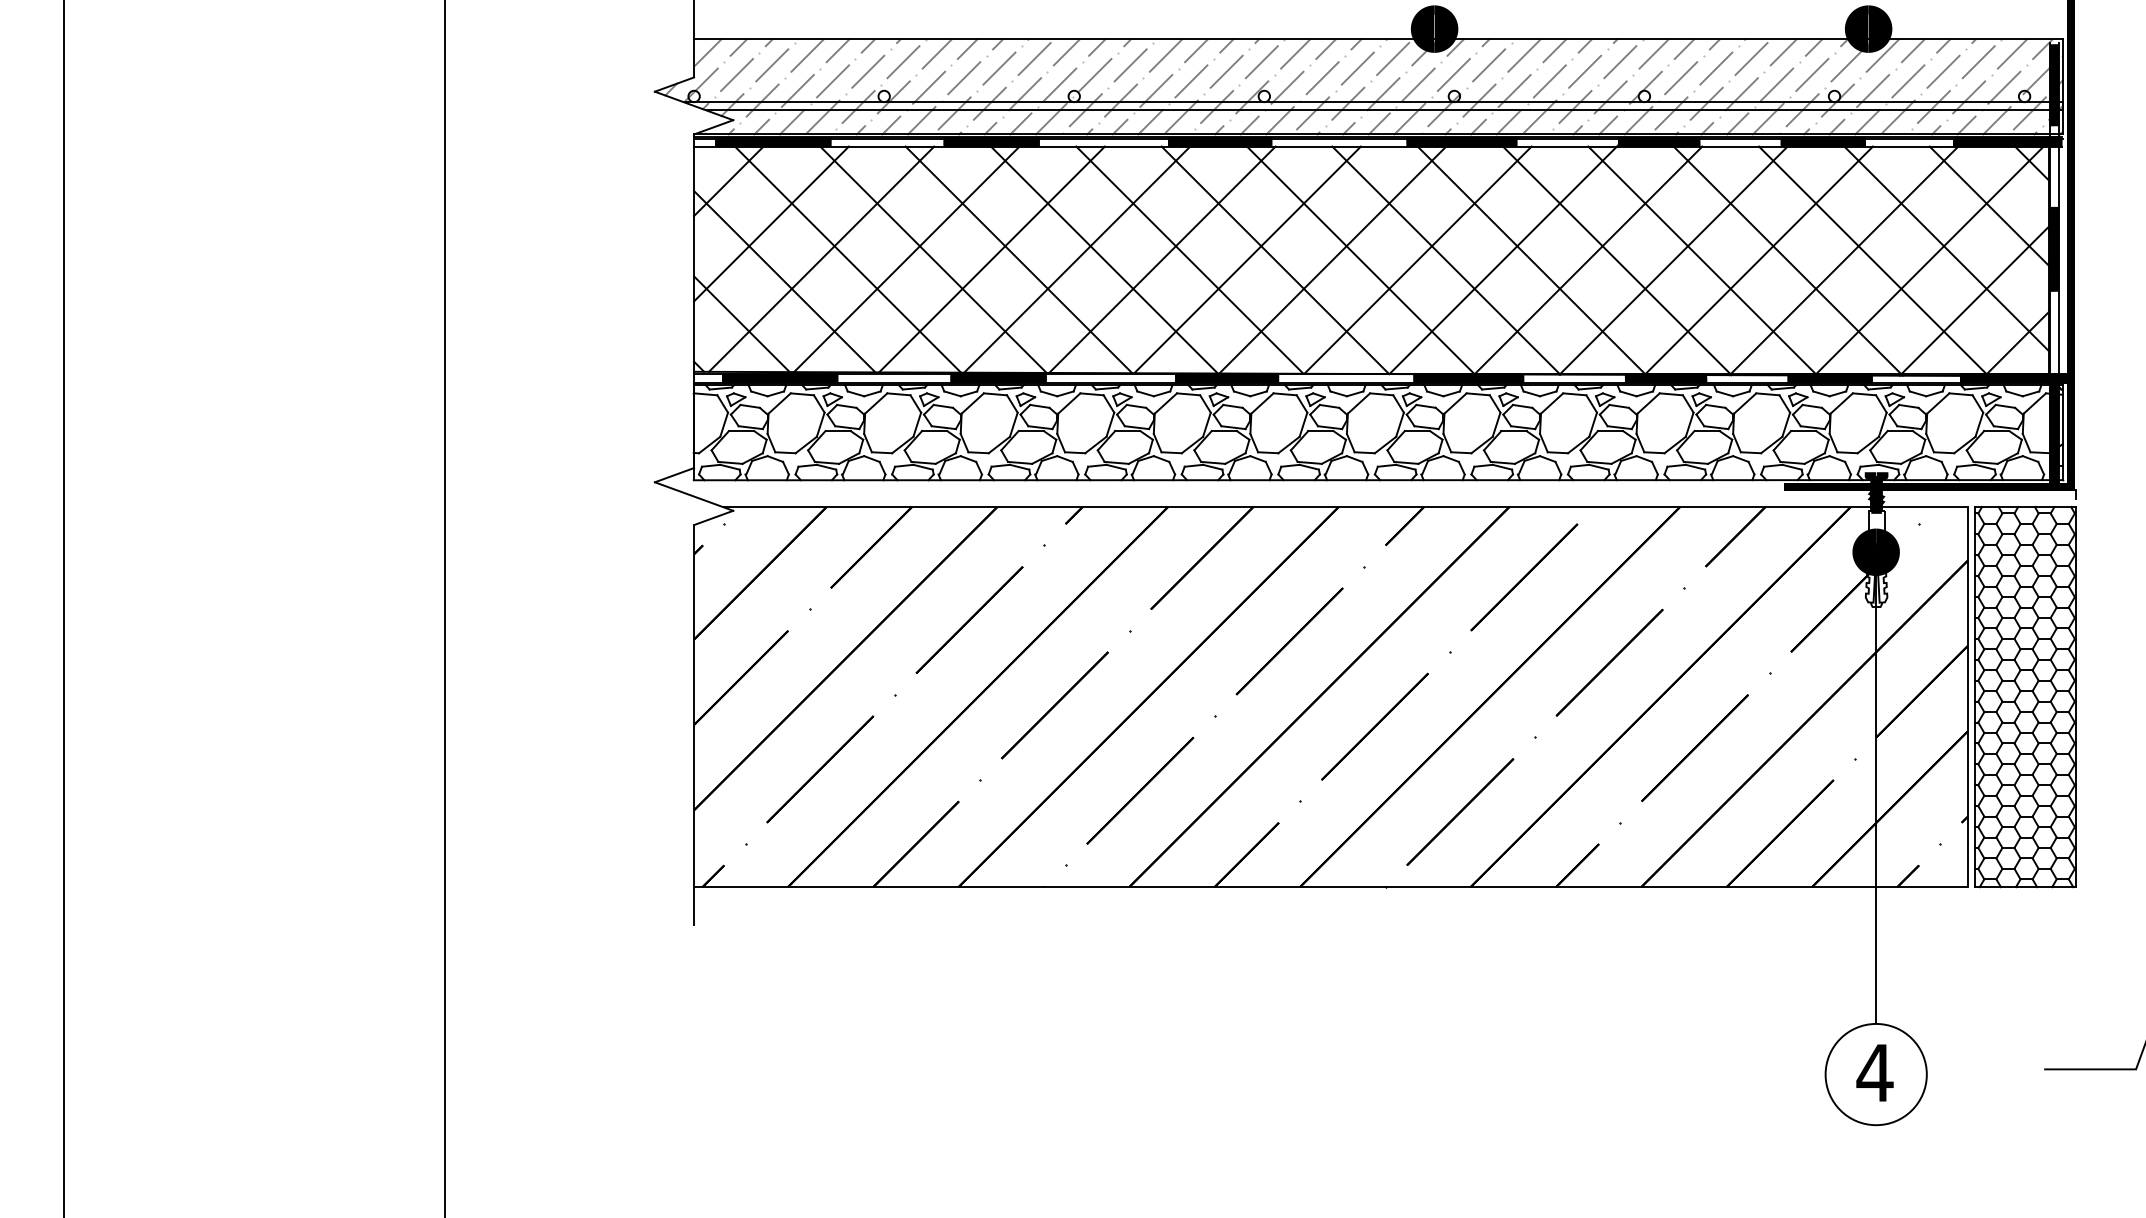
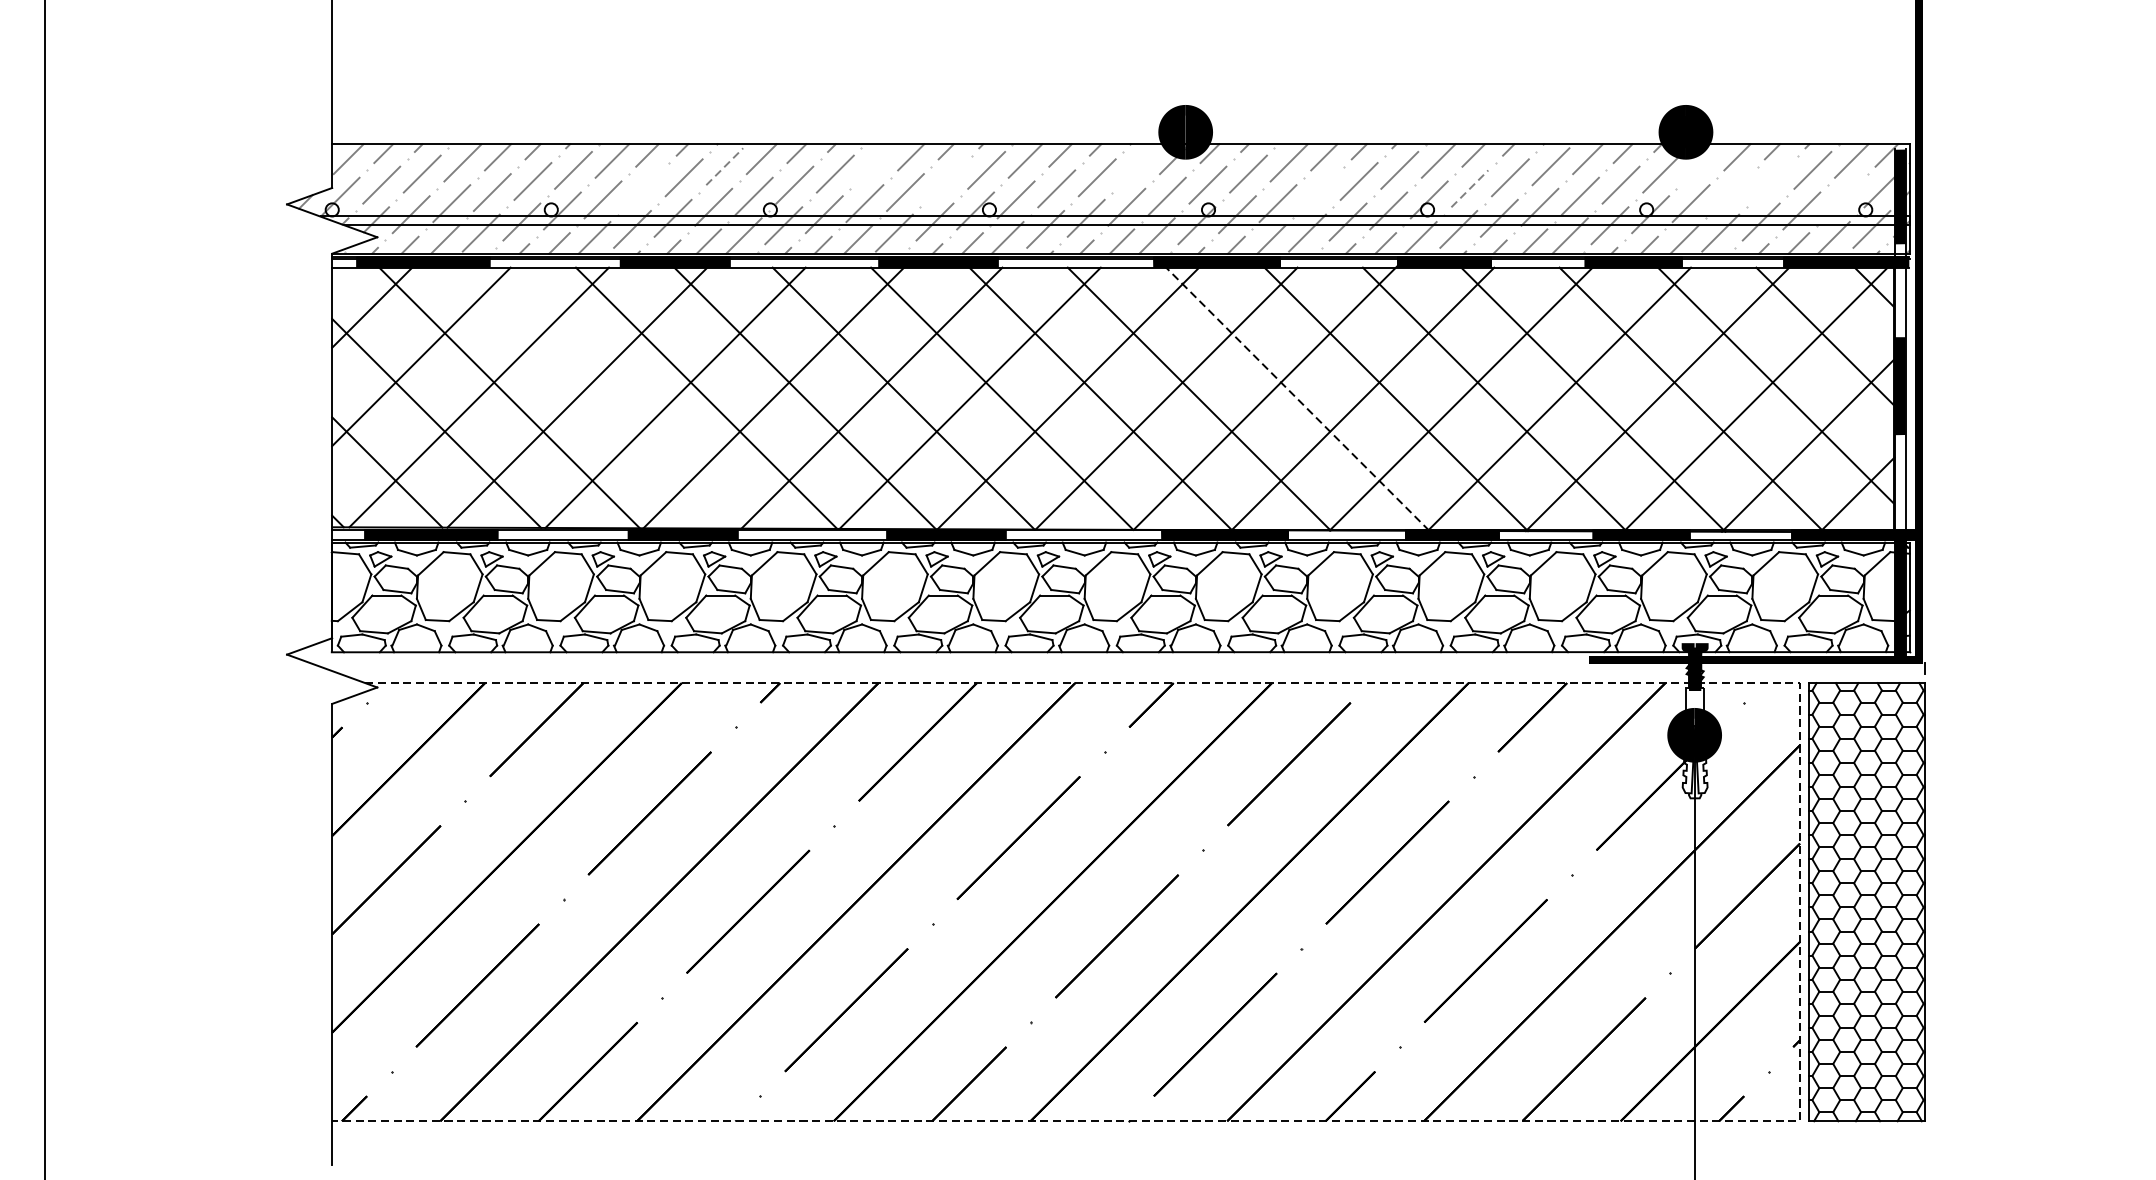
line: (1165, 55) -> (875, 162), removed
line: (1882, 55) -> (1701, 162), removed
line: (1034, 59) -> (724, 167), solid -> dashed
line: (1393, 59) -> (1138, 167), removed
line: (1226, 71) -> (945, 181), removed
line: (1943, 71) -> (1772, 181), removed
line: (964, 78) -> (643, 189), removed
line: (1681, 78) -> (1470, 189), solid -> dashed
line: (1549, 81) -> (1318, 192), removed
line: (1908, 81) -> (1731, 192), removed
line: (2004, 87) -> (1842, 199), removed
line: (930, 256) -> (604, 394), removed
line: (1528, 257) -> (1293, 395), solid -> dashed
line: (1967, 711) -> (1799, 918), solid -> dashed

